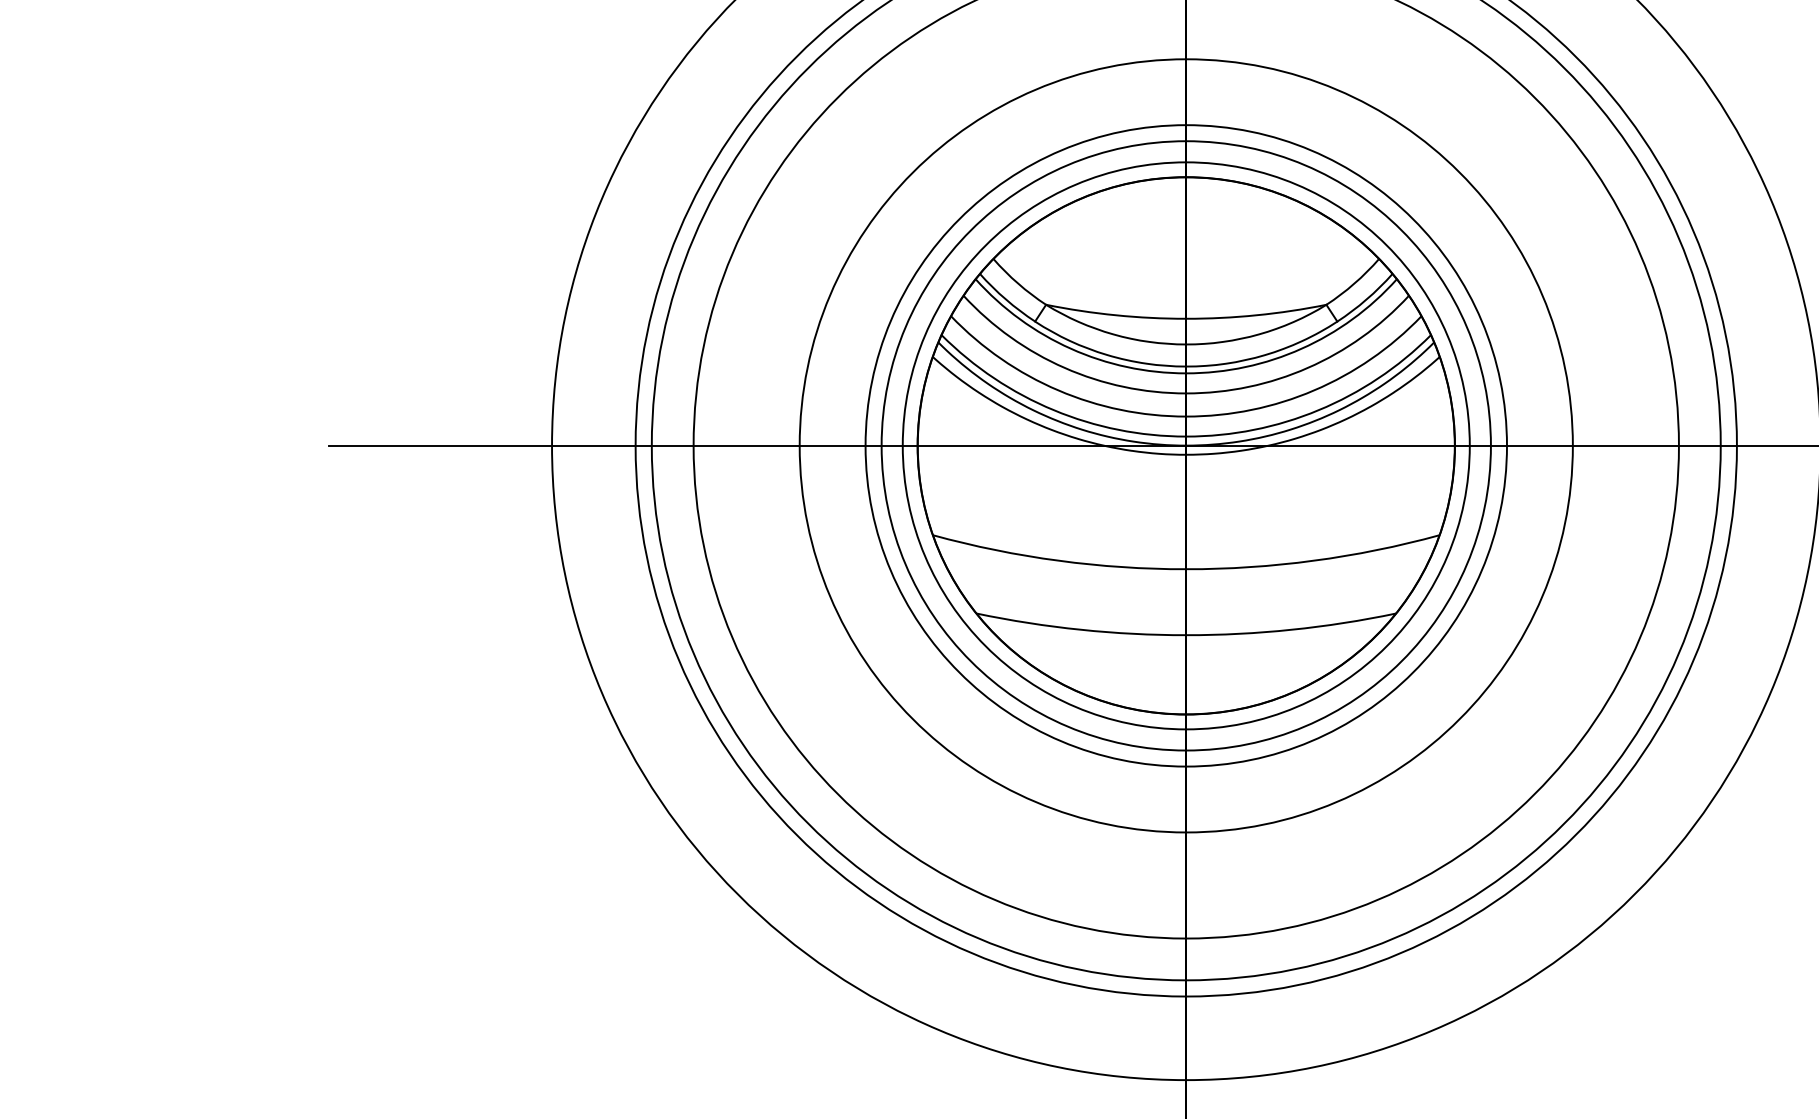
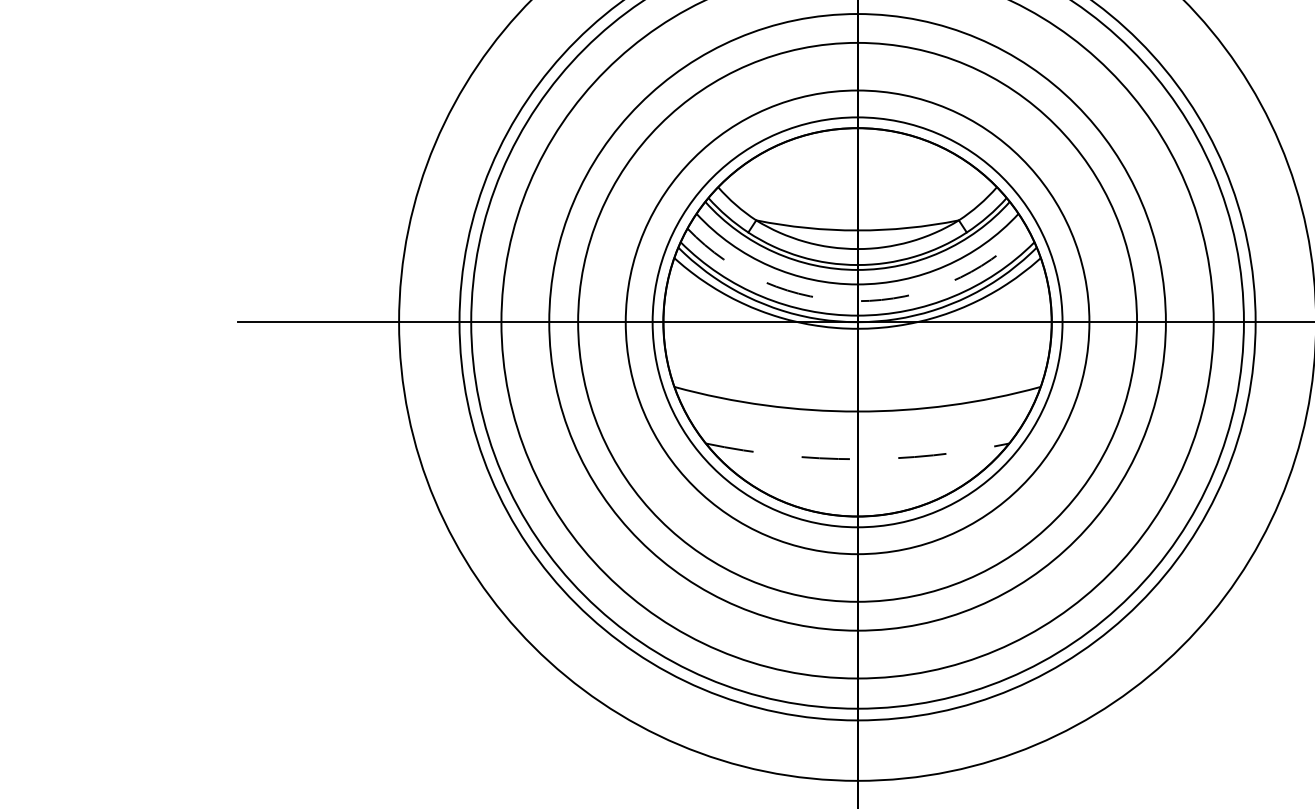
arc: (1186, 416) -> (857, 301), solid -> dashed
circle: (1185, 445) -> (857, 322), size x1.4
arc: (1186, 635) -> (857, 459), solid -> dashed

